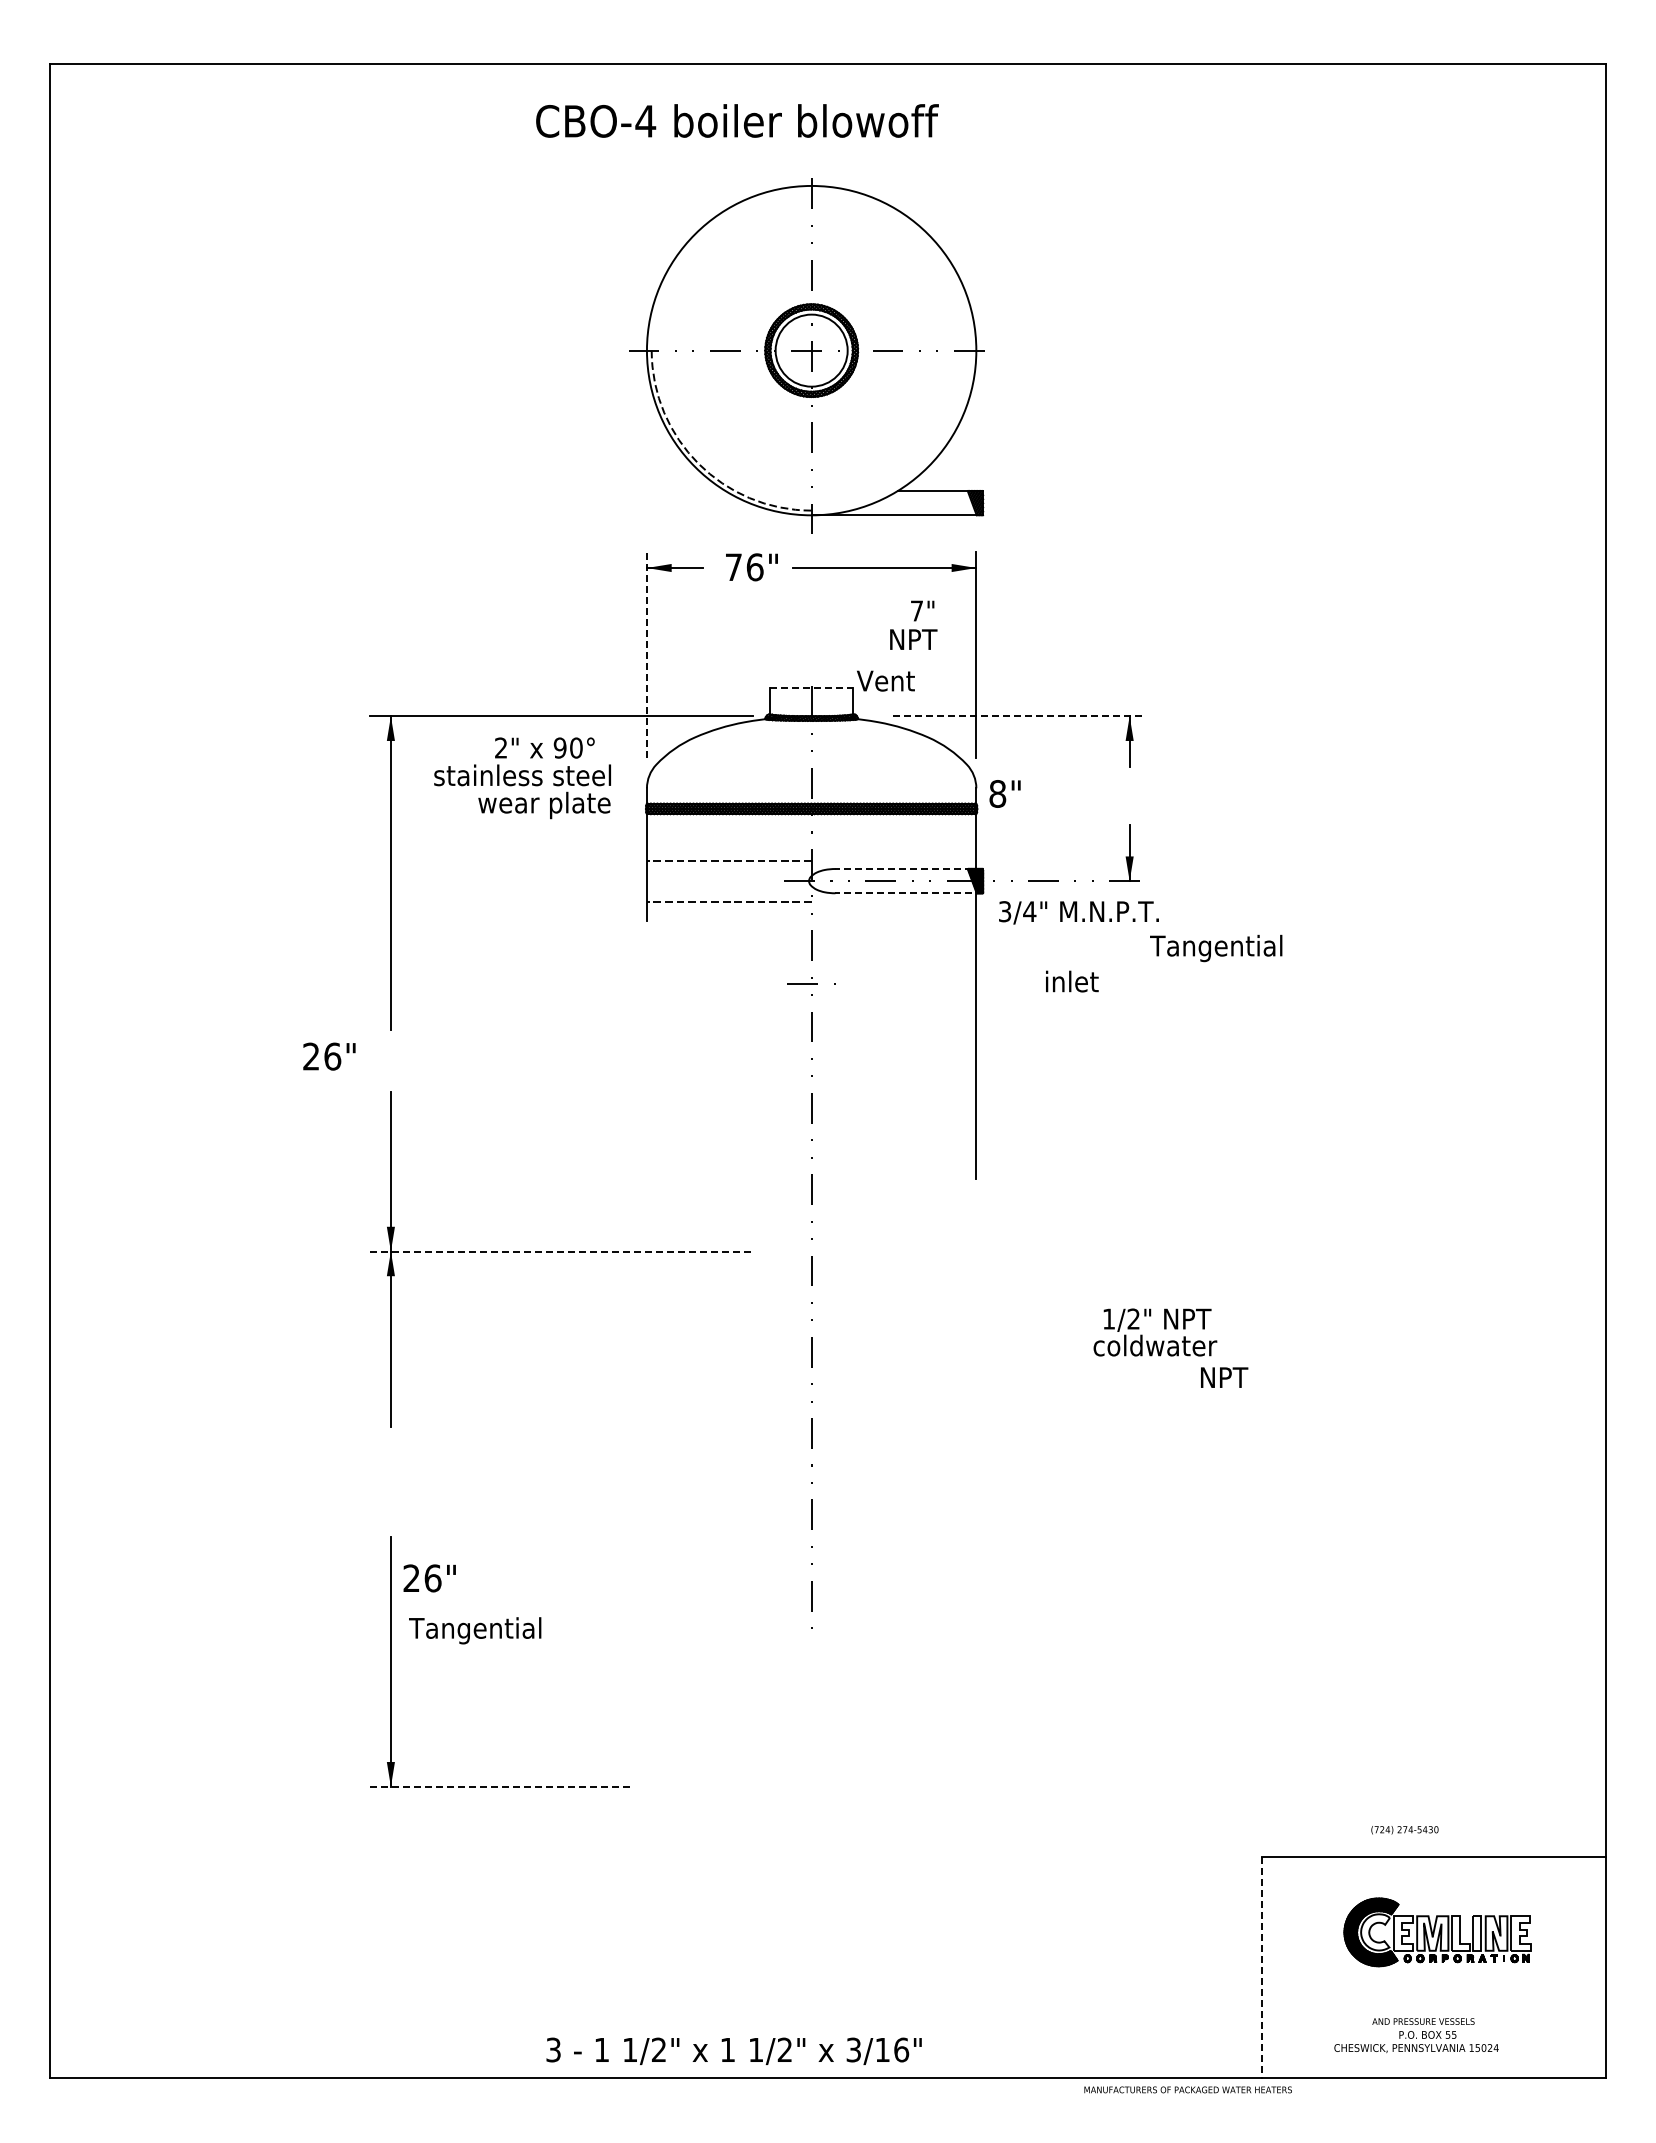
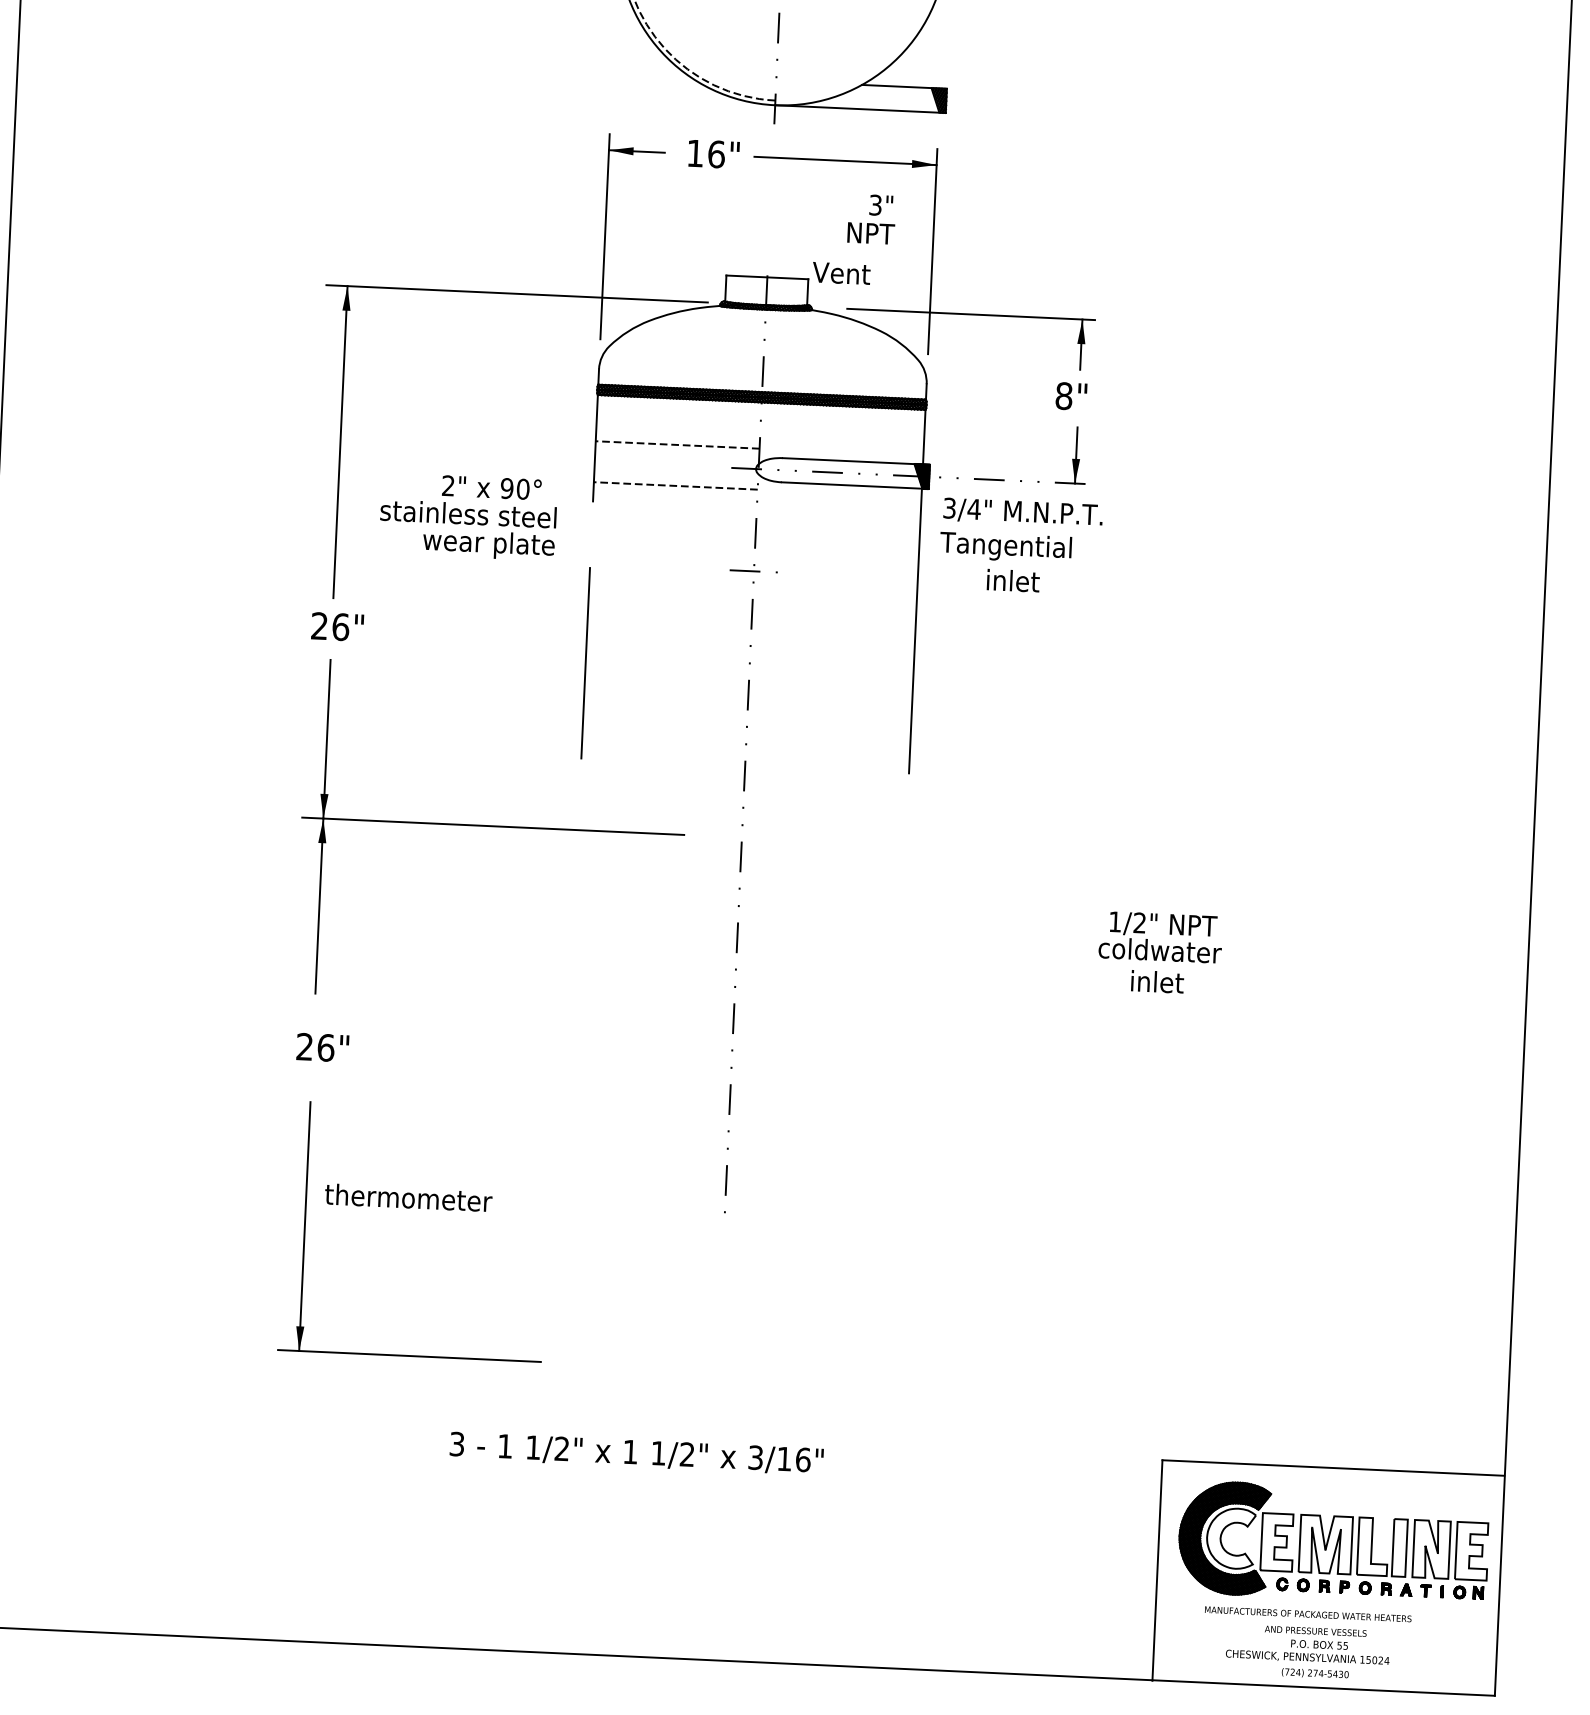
text: (733, 566) -> (695, 152), 76" -> 16"
text: (916, 610) -> (875, 204), 7" -> 3"
line: (646, 654) -> (604, 236), dashed -> solid
line: (812, 688) -> (768, 277), dashed -> solid
line: (1017, 716) -> (970, 314), dashed -> solid
text: (522, 778) -> (468, 517), moved
text: (1004, 793) -> (1070, 395), moved
line: (909, 869) -> (856, 461), dashed -> solid
line: (909, 893) -> (855, 485), dashed -> solid
text: (1216, 948) -> (1006, 547), moved
text: (329, 1056) -> (337, 626), moved
line: (646, 1083) -> (585, 662), added
line: (561, 1251) -> (493, 826), dashed -> solid
text: (1155, 1332) -> (1160, 937), moved
text: (1231, 1377) -> (1153, 981), NPT -> inlet
text: (429, 1578) -> (322, 1047), moved
text: (493, 1630) -> (408, 1200), Tangential -> thermometer
line: (502, 1786) -> (410, 1355), dashed -> solid
text: (1404, 1830) -> (1314, 1674), moved
part: (1437, 1932) -> (1333, 1543), size x1.67
line: (1261, 1967) -> (1157, 1570), dashed -> solid
text: (733, 2050) -> (636, 1452), moved
text: (1187, 2089) -> (1307, 1613), moved

